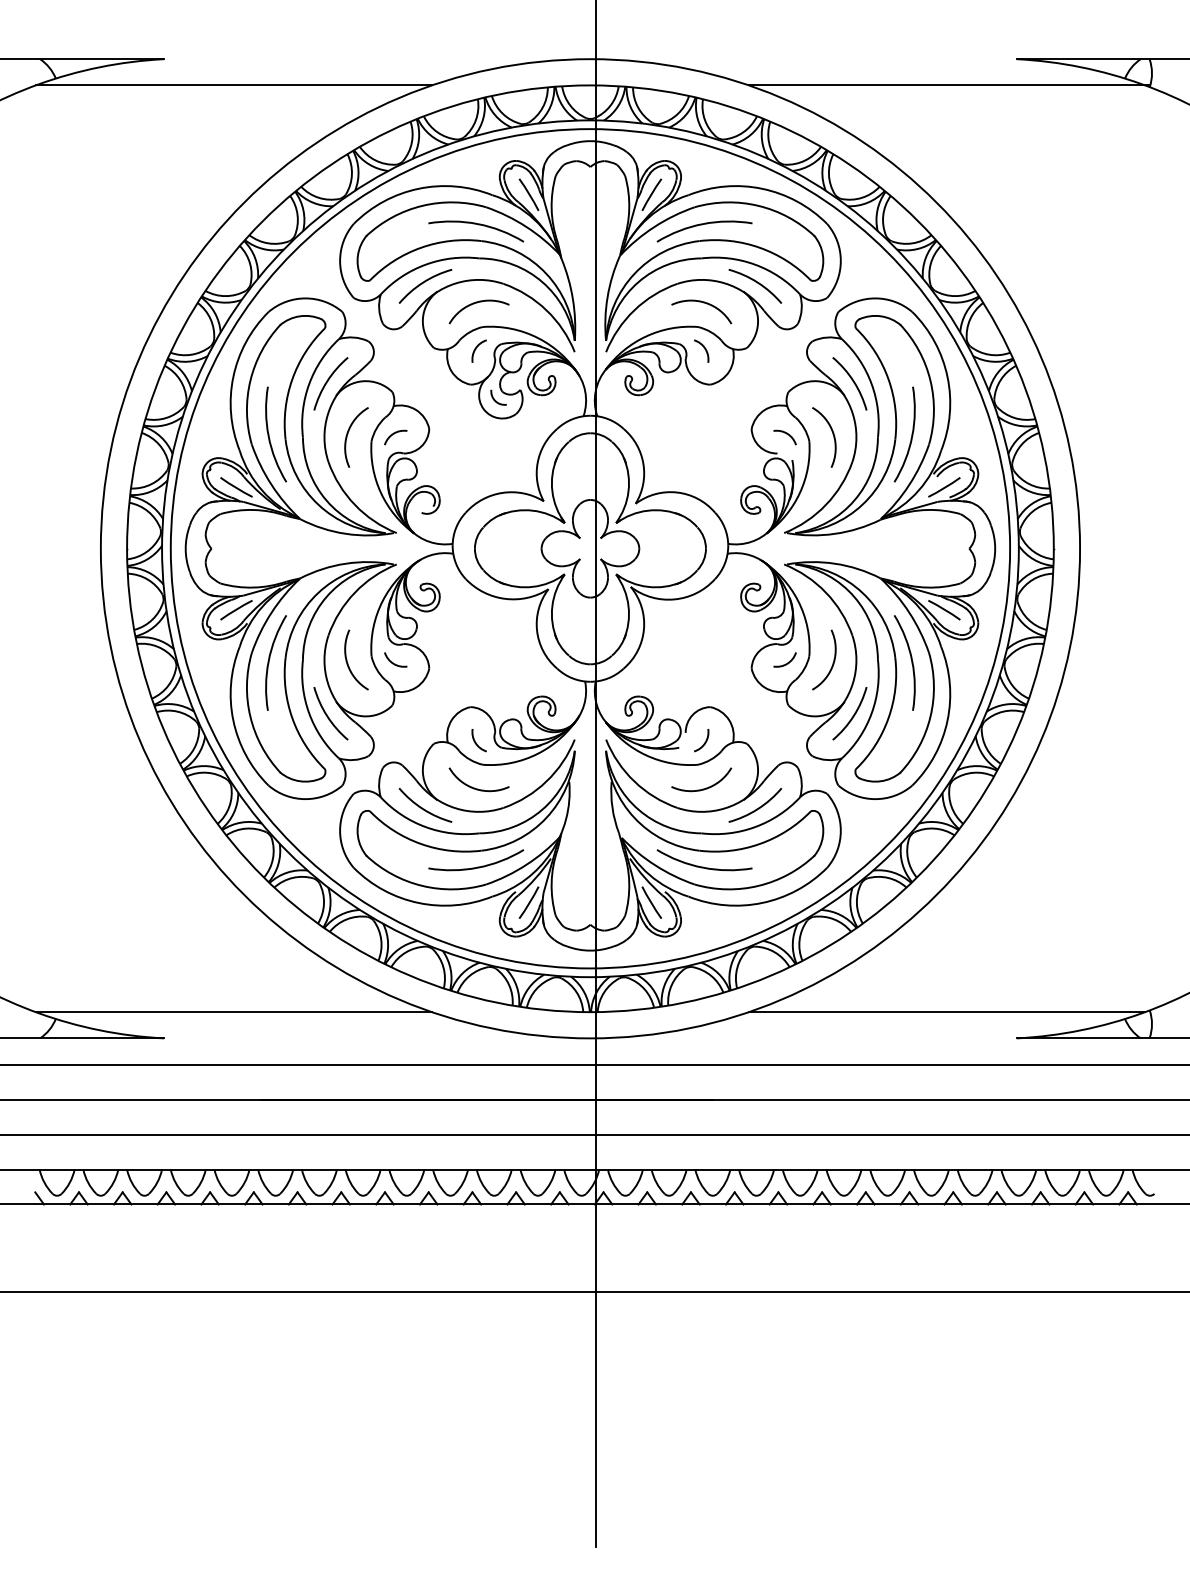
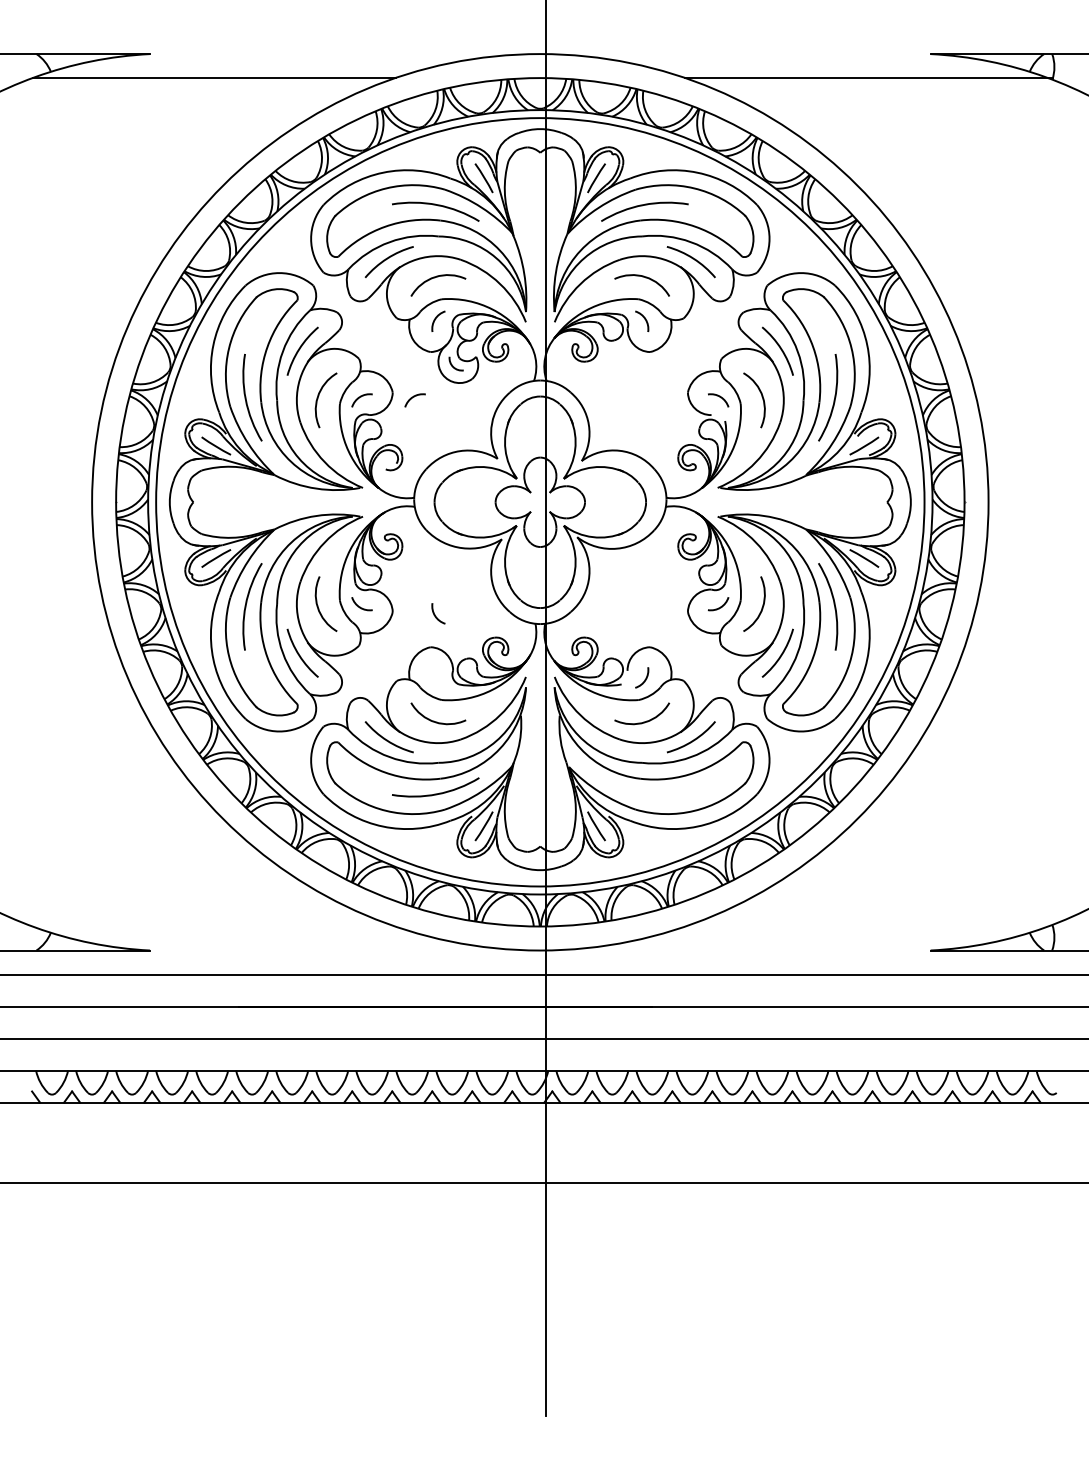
arc: (452, 434) -> (414, 397), added
arc: (476, 742) -> (436, 615), moved
arc: (703, 866) -> (643, 793), removed
line: (233, 1012) -> (213, 926), removed
line: (946, 1012) -> (866, 926), removed

